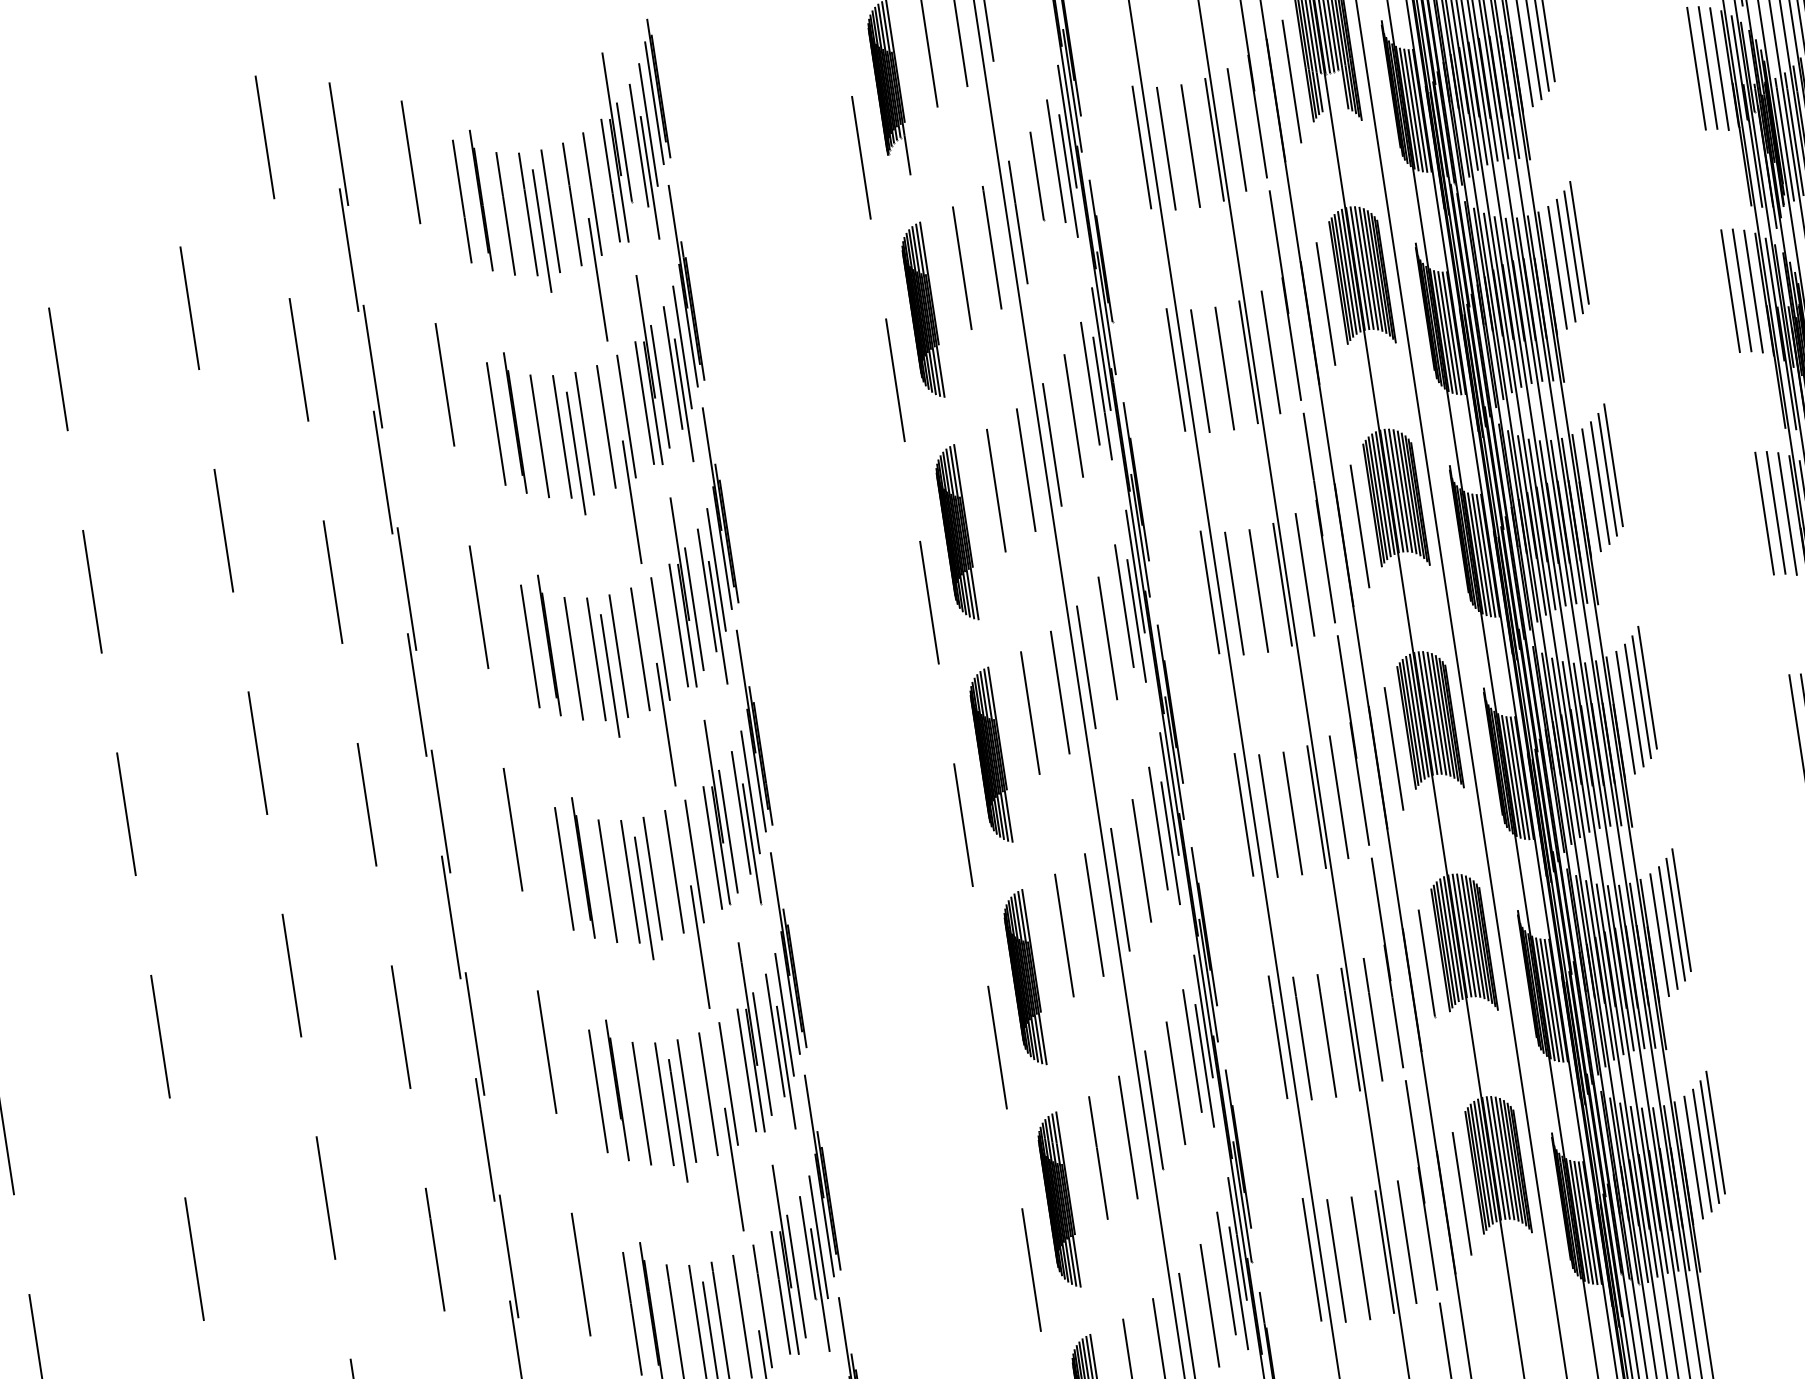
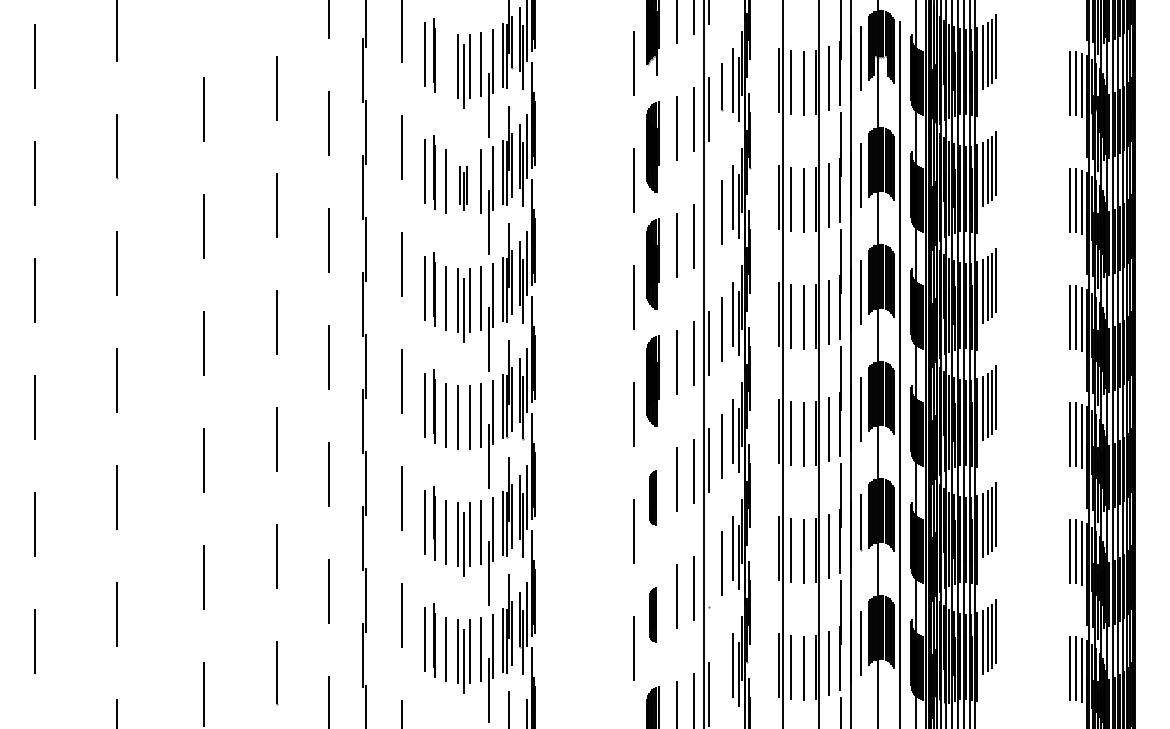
line: (504, 214) -> (445, 64), removed
line: (1052, 443) -> (709, 225), removed
part: (574, 444) -> (463, 188), size x0.6
line: (643, 897) -> (463, 426), removed
part: (1023, 977) -> (652, 497), size x0.6
line: (1154, 1109) -> (709, 575), removed
part: (1057, 1199) -> (652, 614), size x0.6
line: (1210, 1305) -> (722, 680), removed

